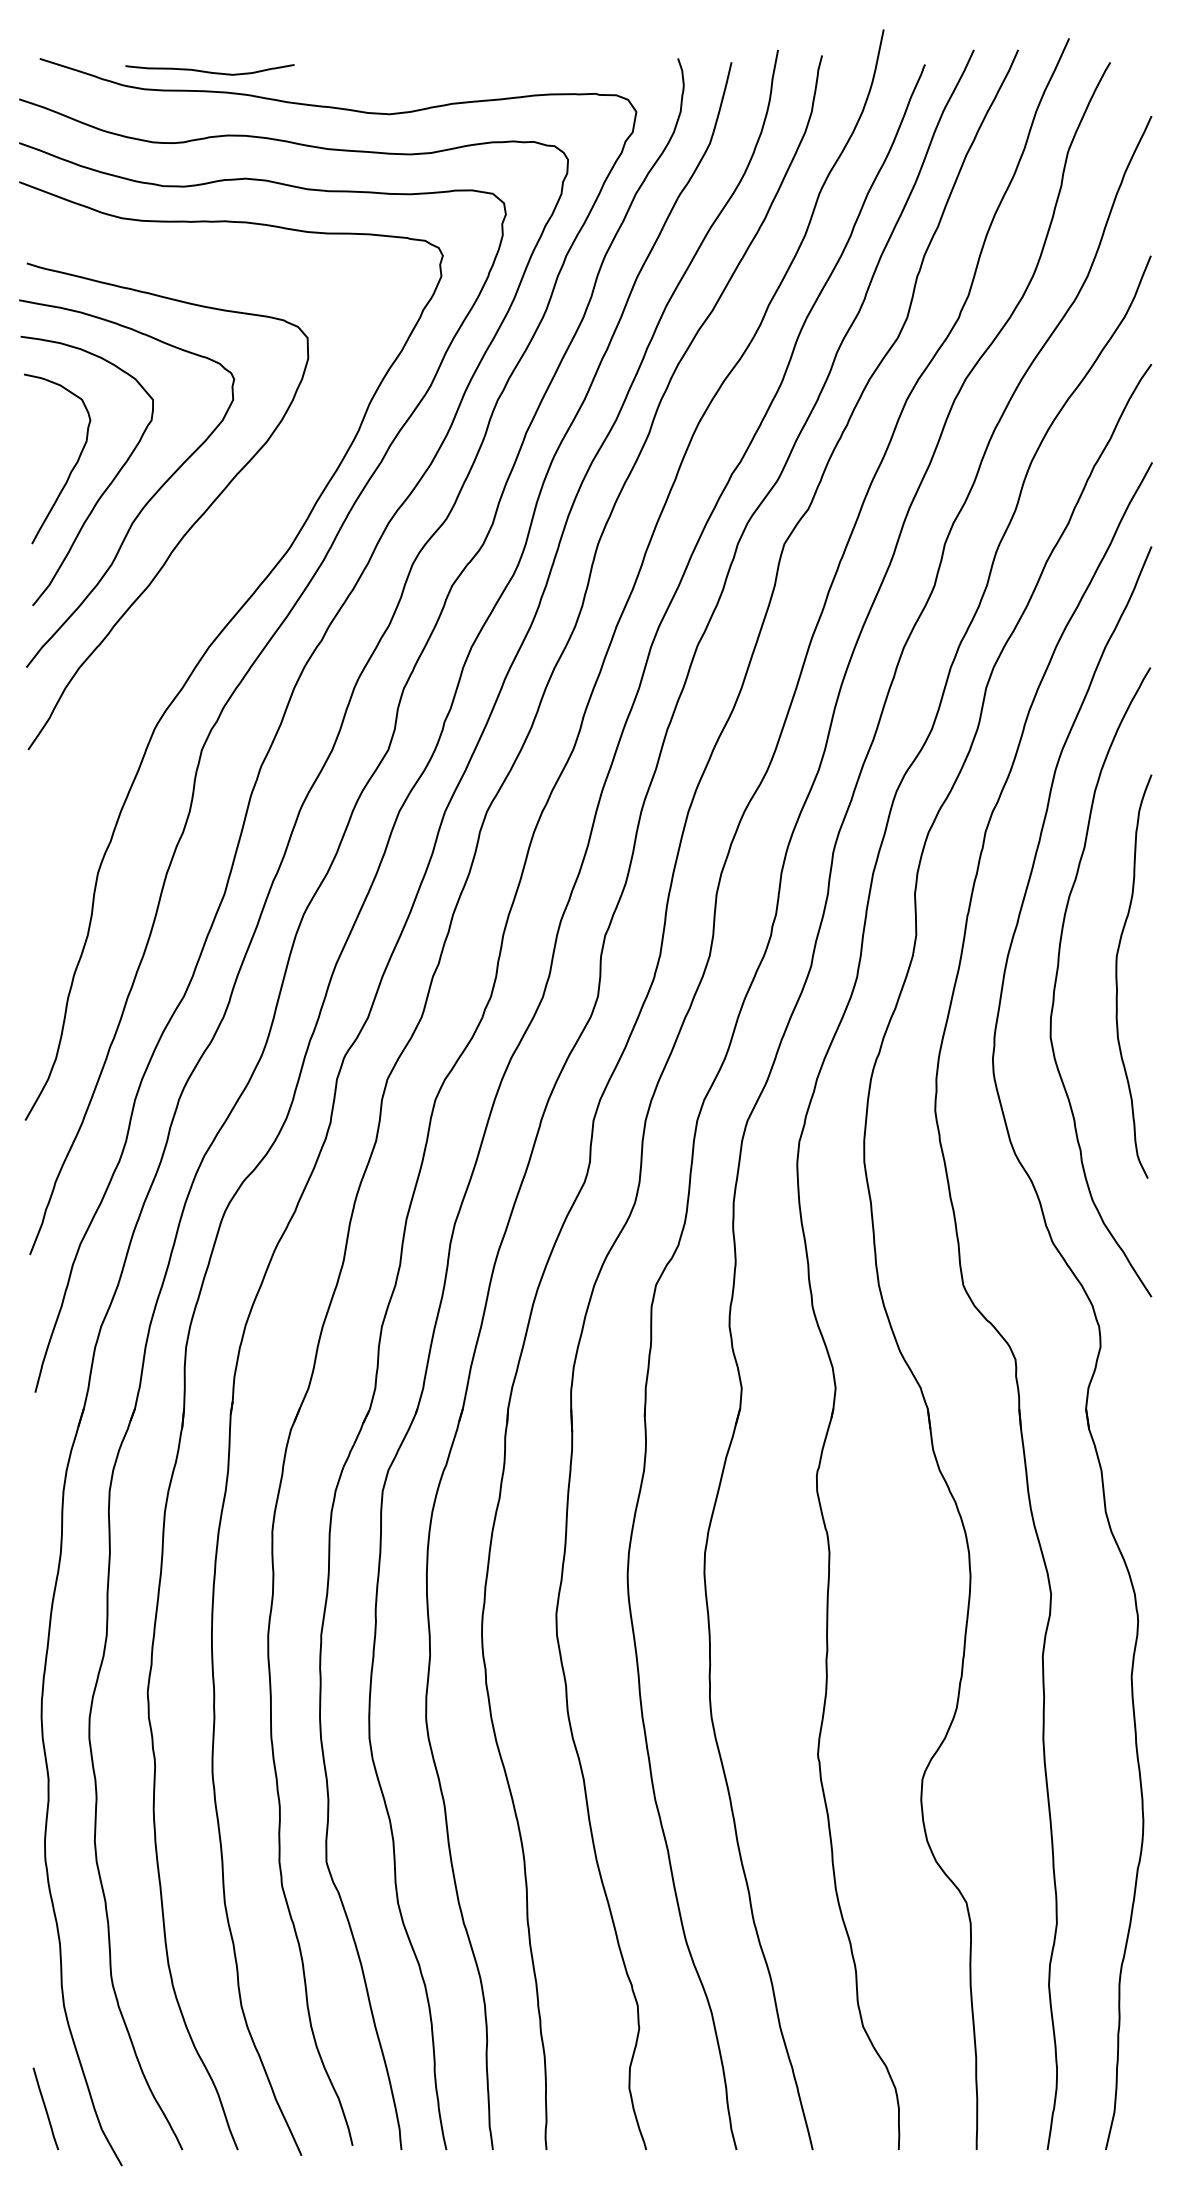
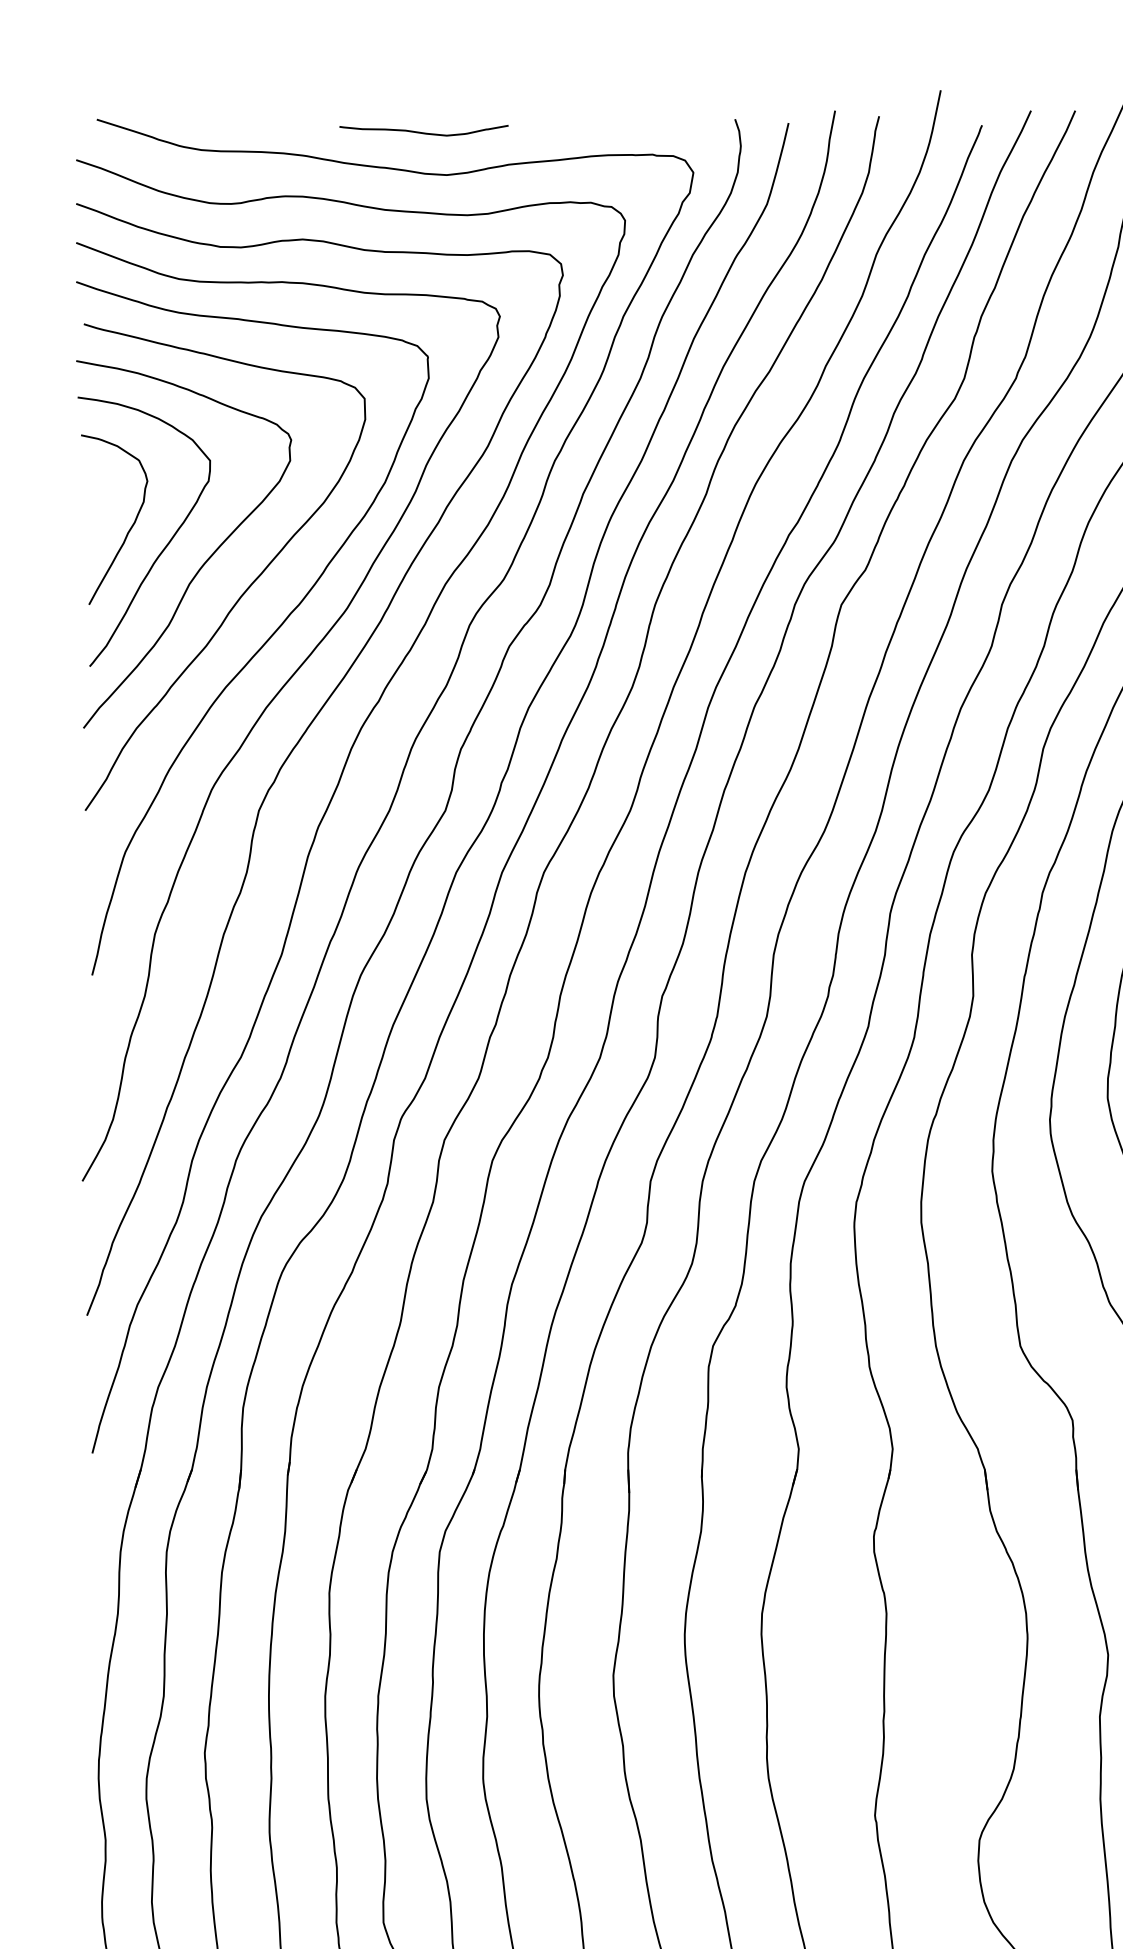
curve: (209, 71) -> (423, 132), moved
curve: (208, 580) -> (265, 641), added

